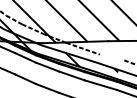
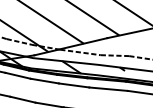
line: (112, 57) -> (115, 55), added

